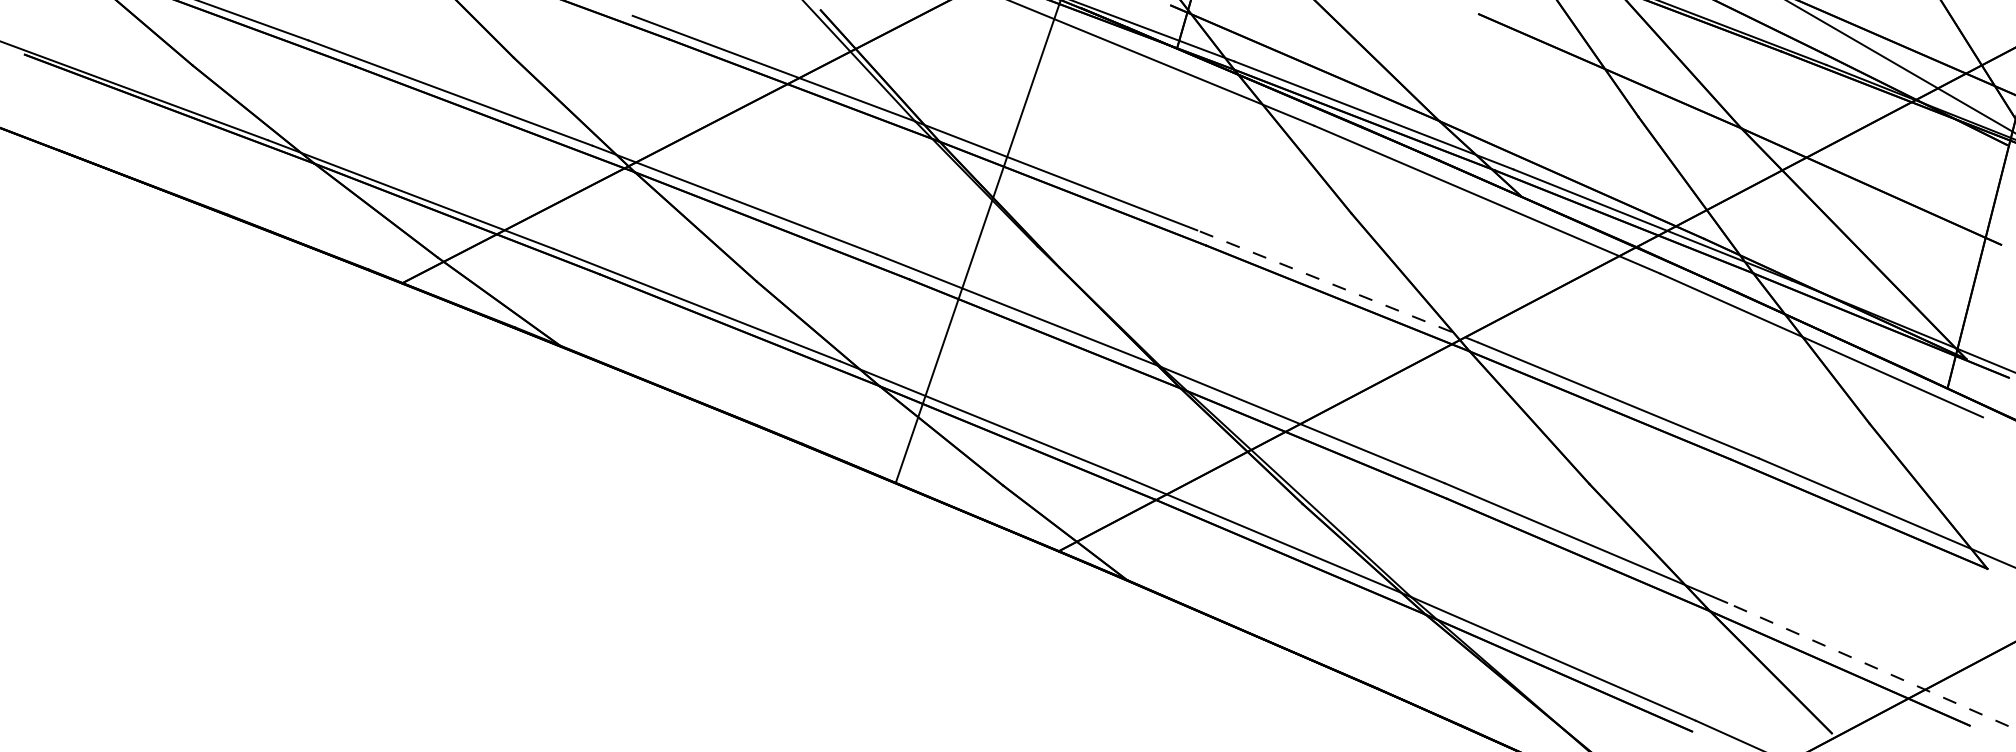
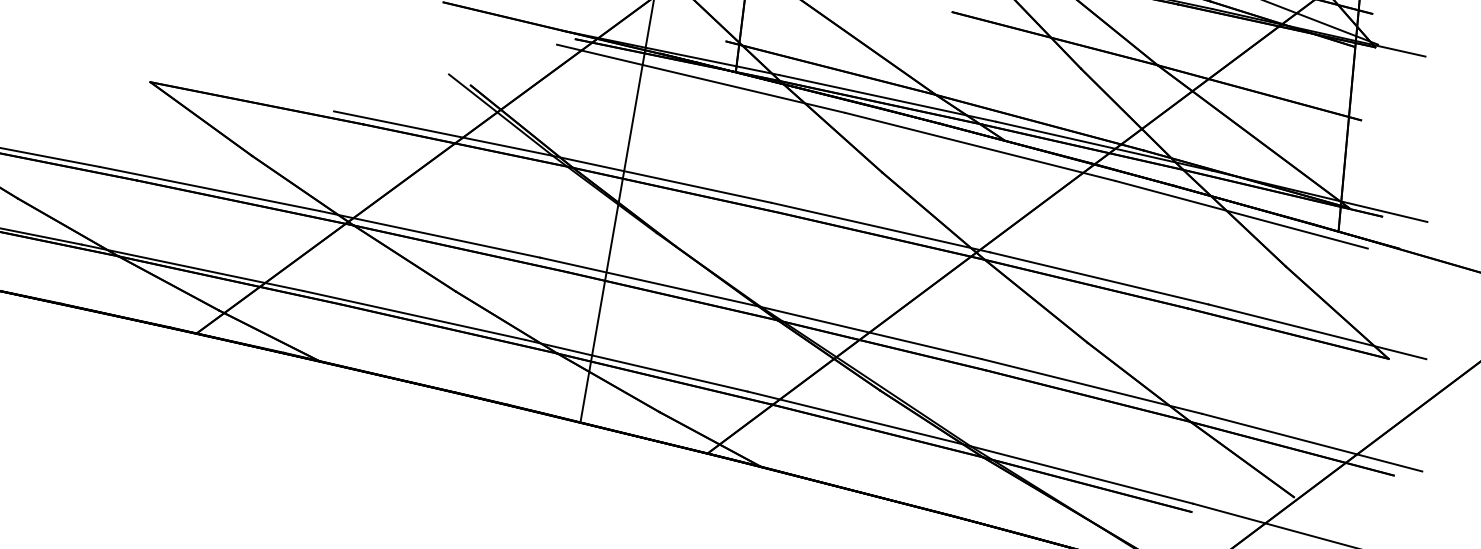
line: (1337, 286) -> (880, 227), dashed -> solid
line: (1867, 664) -> (1311, 442), dashed -> solid

